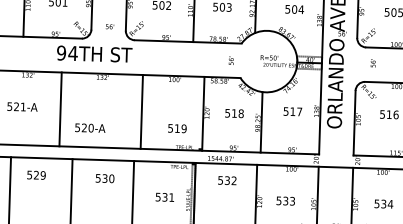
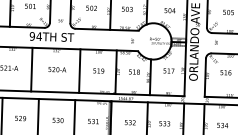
text: (90, 127) -> (57, 69), moved
text: (176, 127) -> (98, 70), moved
text: (36, 175) -> (20, 118), moved
text: (104, 178) -> (57, 120), moved
text: (226, 180) -> (129, 122), moved

